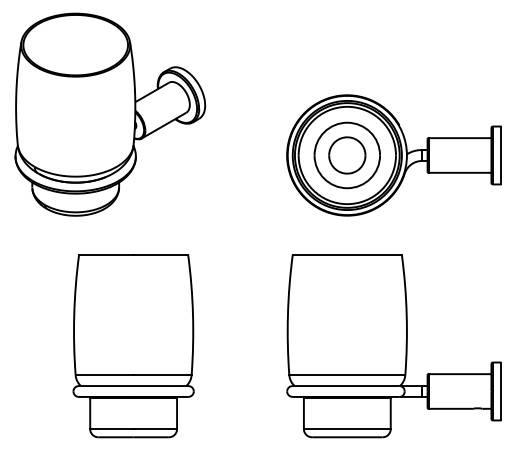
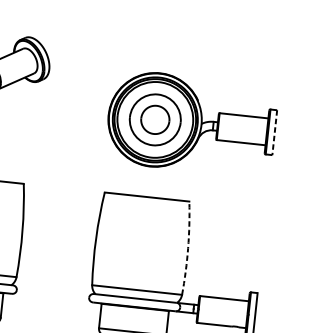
line: (501, 155) -> (274, 132), solid -> dashed
arc: (406, 314) -> (188, 248), solid -> dashed

